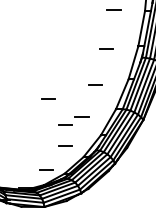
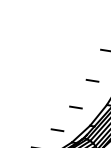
line: (48, 98) -> (49, 86), removed
line: (65, 124) -> (60, 111), removed

